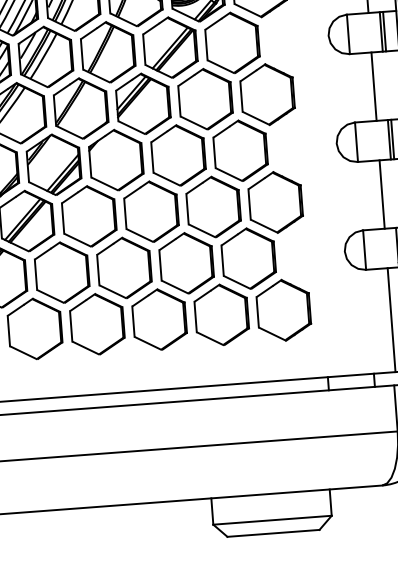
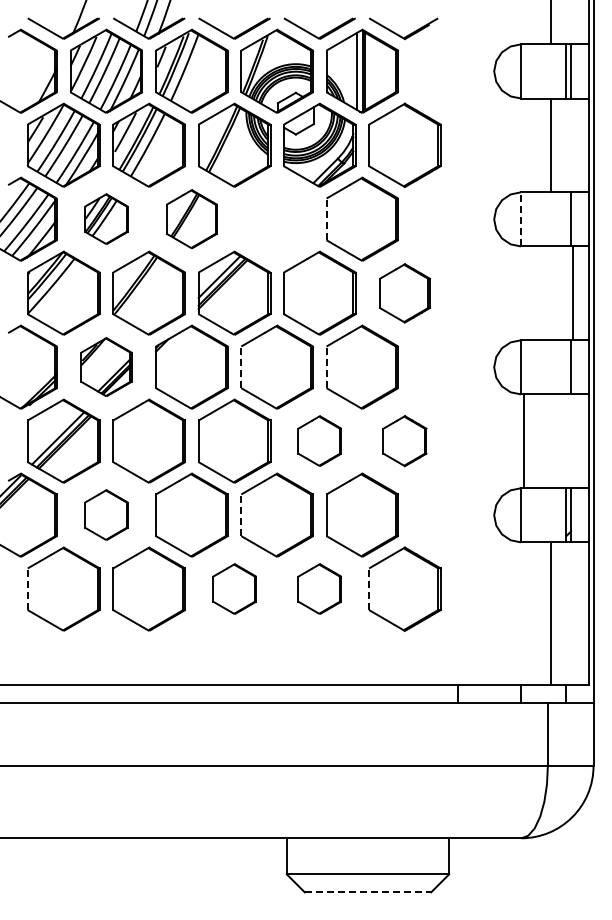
line: (381, 31) -> (566, 219), removed
line: (348, 33) -> (521, 218), solid -> dashed
line: (206, 45) -> (326, 219), solid -> dashed
part: (169, 47) -> (276, 218), removed
part: (107, 51) -> (191, 218), size x0.7
part: (45, 56) -> (106, 218), size x0.6
line: (373, 86) -> (572, 293), moved
part: (267, 94) -> (404, 293), size x0.7
line: (389, 139) -> (566, 367), removed
line: (214, 153) -> (326, 367), solid -> dashed
line: (152, 157) -> (241, 367), solid -> dashed
part: (54, 164) -> (106, 366), size x0.7
line: (381, 194) -> (523, 441), moved
part: (275, 201) -> (404, 440), size x0.6
part: (213, 206) -> (319, 440), size x0.6
line: (160, 265) -> (241, 515), solid -> dashed
part: (62, 272) -> (106, 514), size x0.6
line: (258, 312) -> (369, 589), solid -> dashed
part: (221, 314) -> (319, 588), size x0.6
part: (159, 319) -> (234, 588), size x0.6
line: (8, 331) -> (27, 589), solid -> dashed
line: (273, 533) -> (368, 892), solid -> dashed

